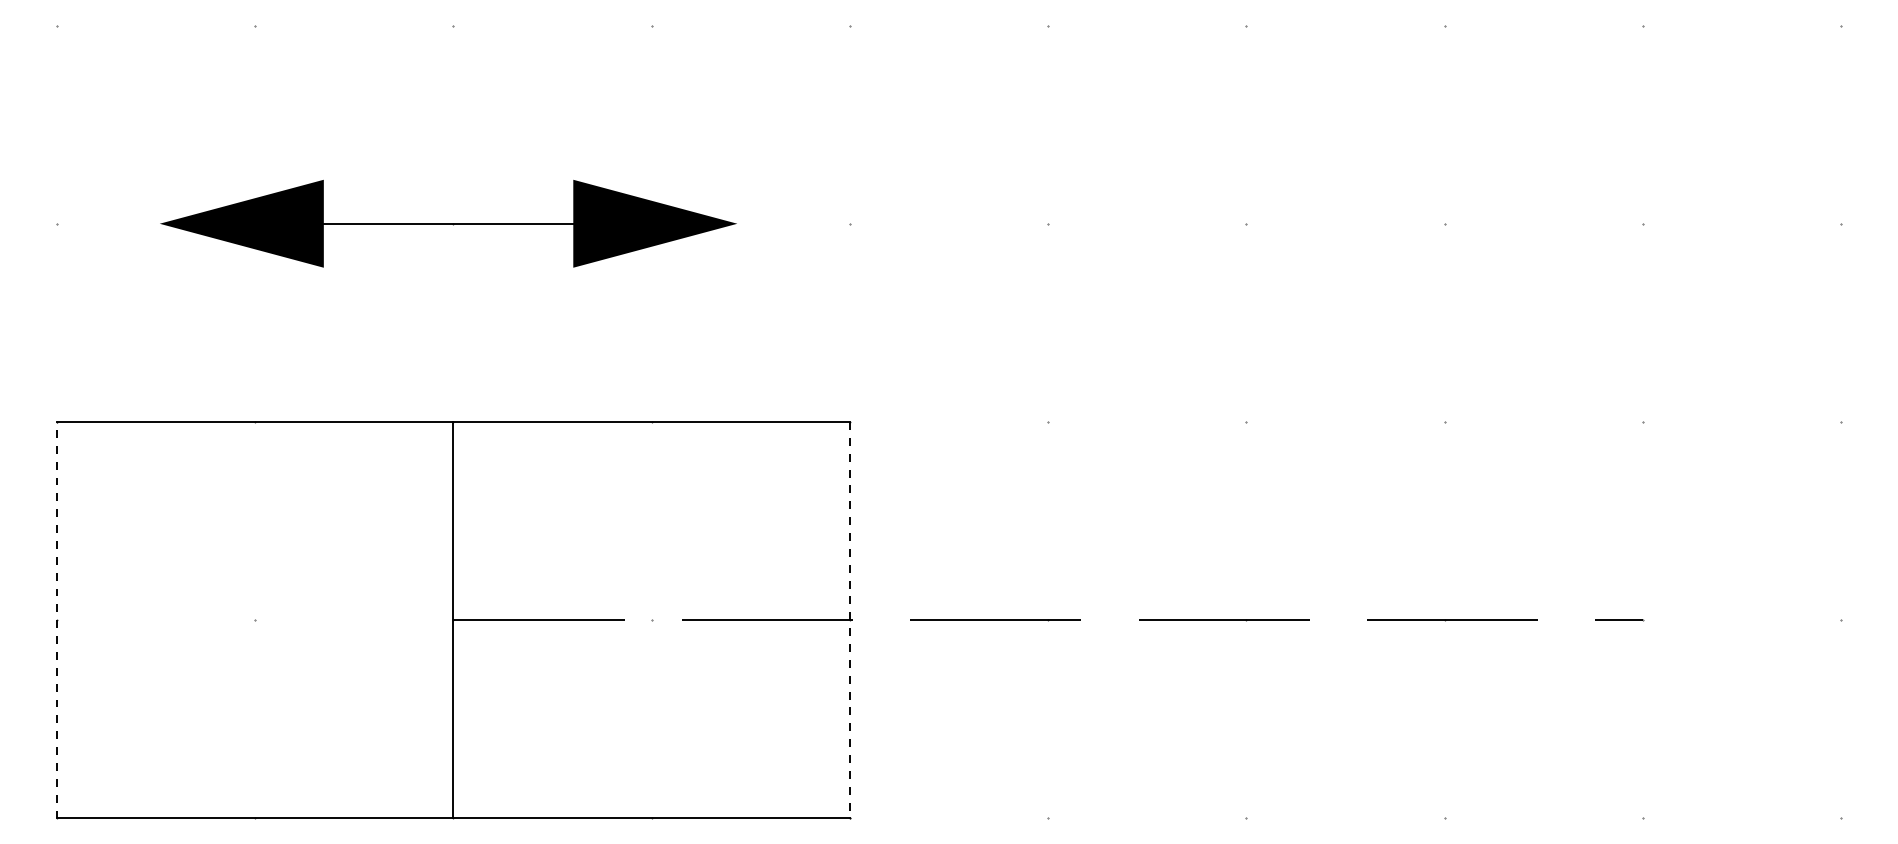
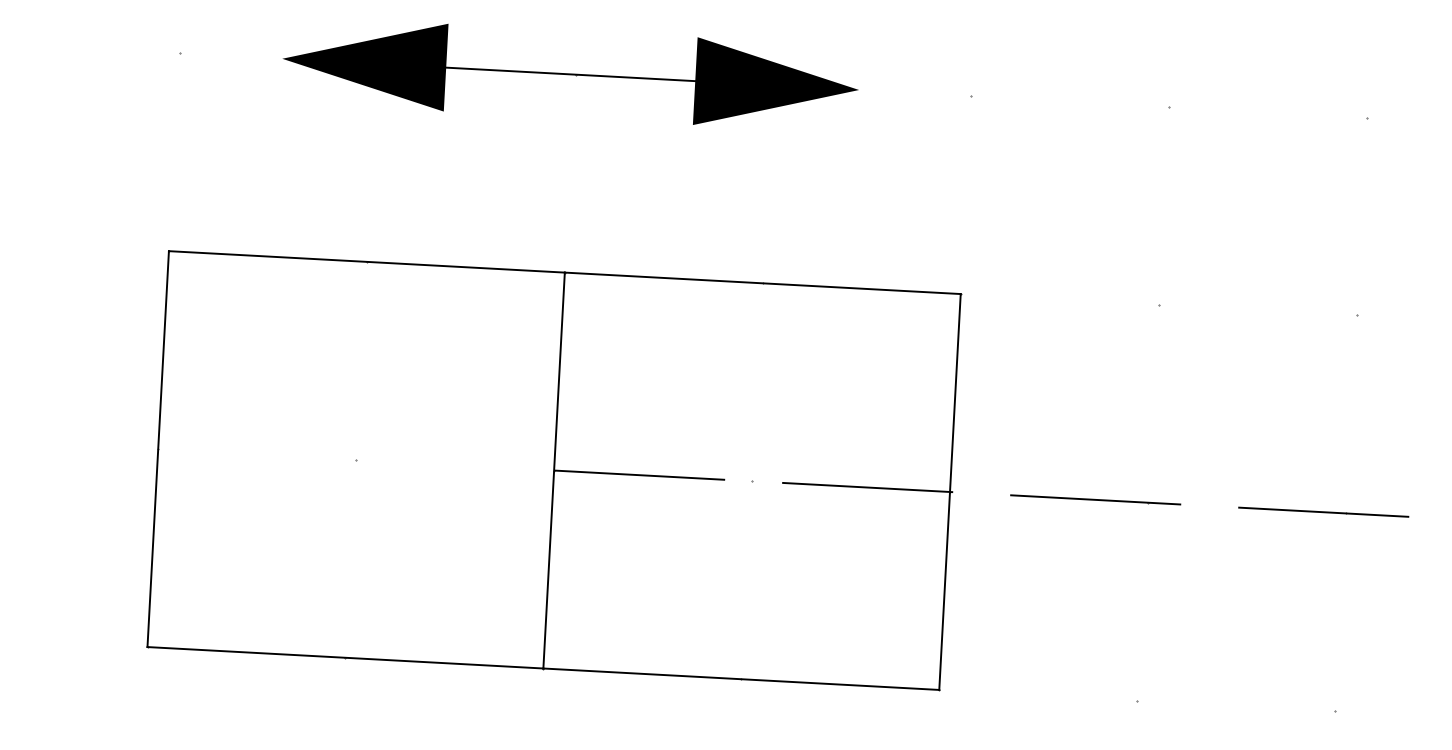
line: (56, 619) -> (157, 448), dashed -> solid
line: (849, 620) -> (949, 492), dashed -> solid

